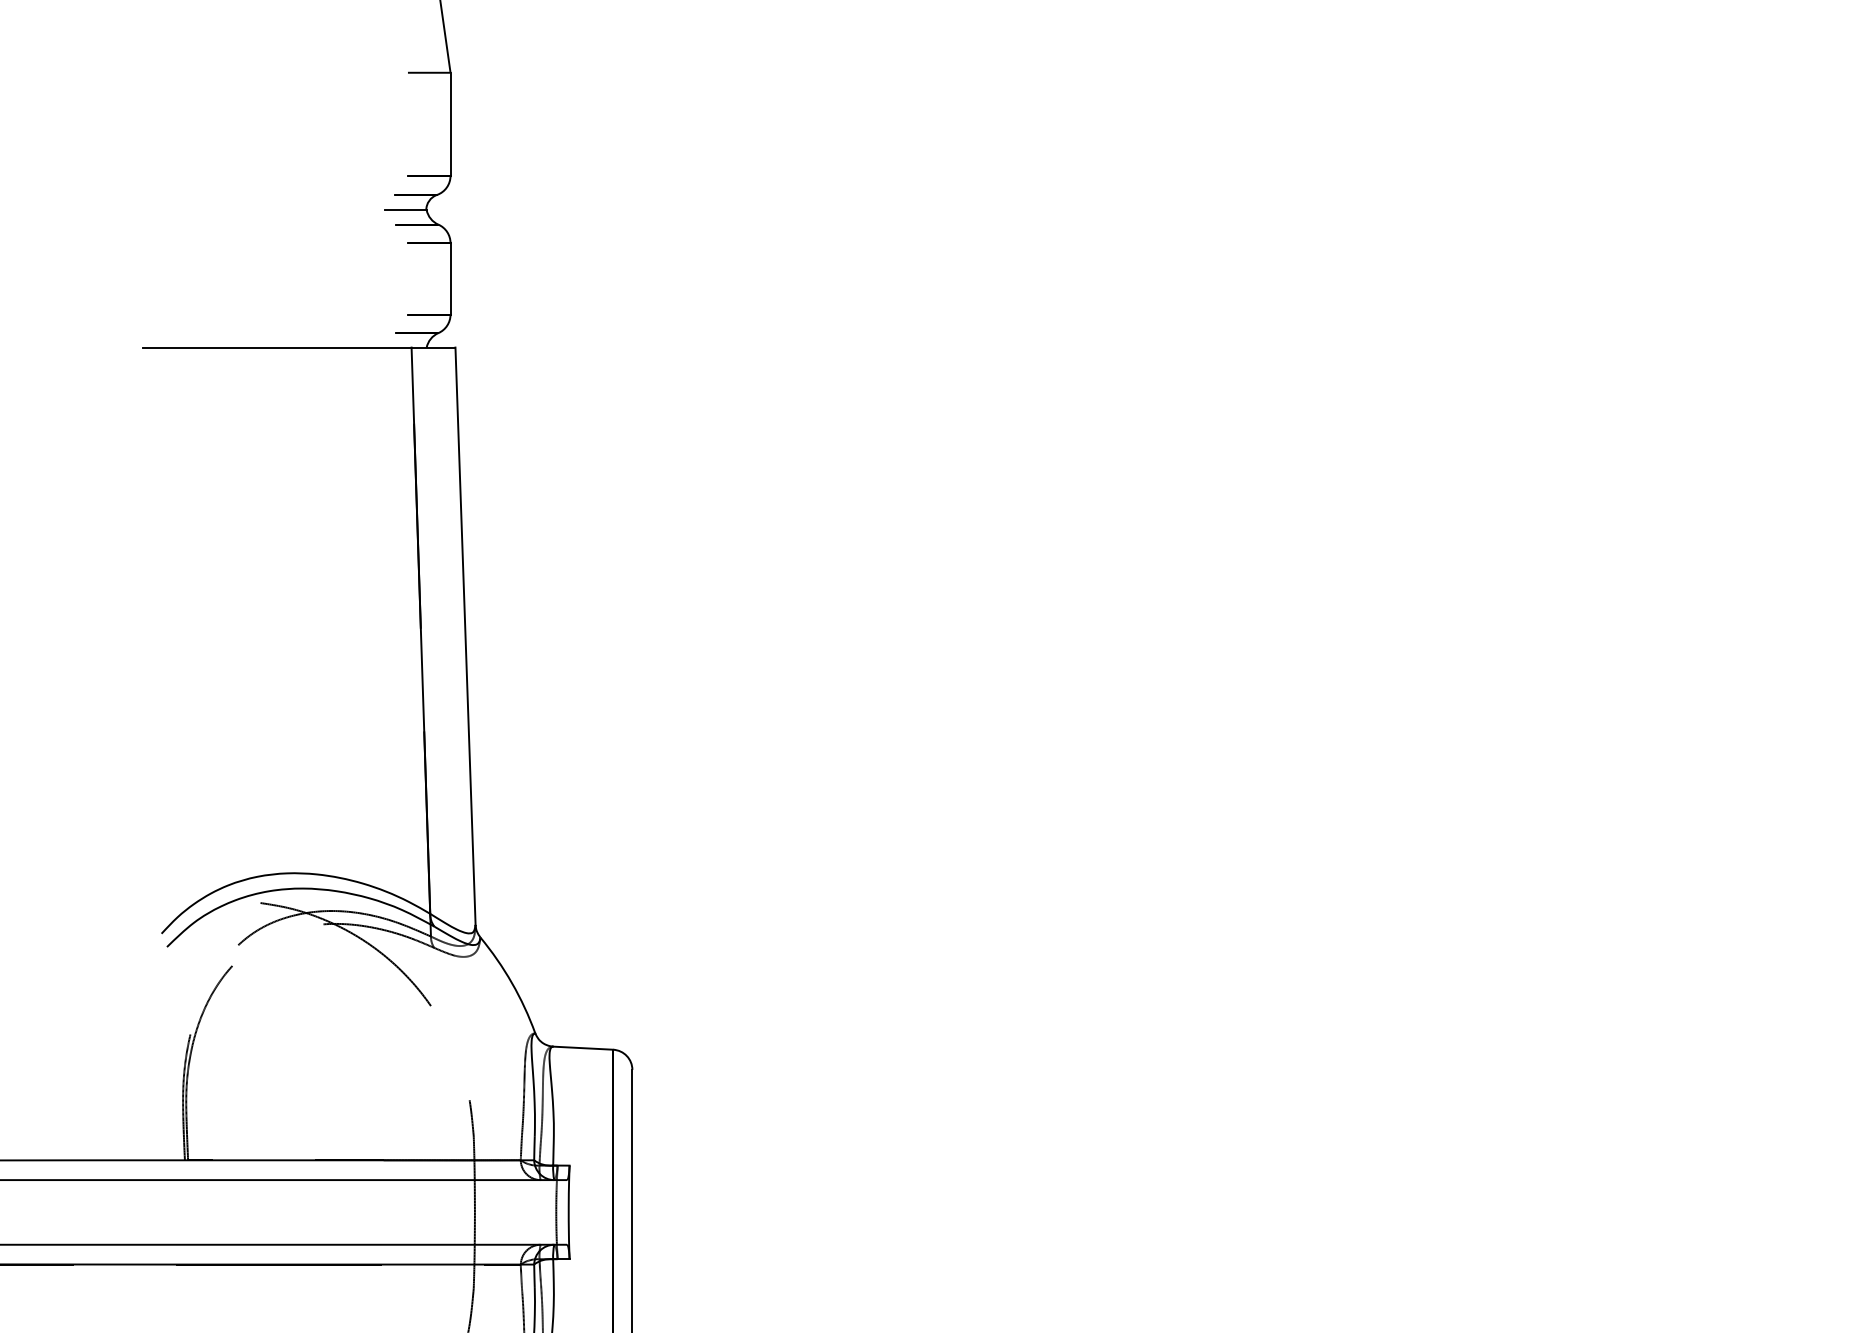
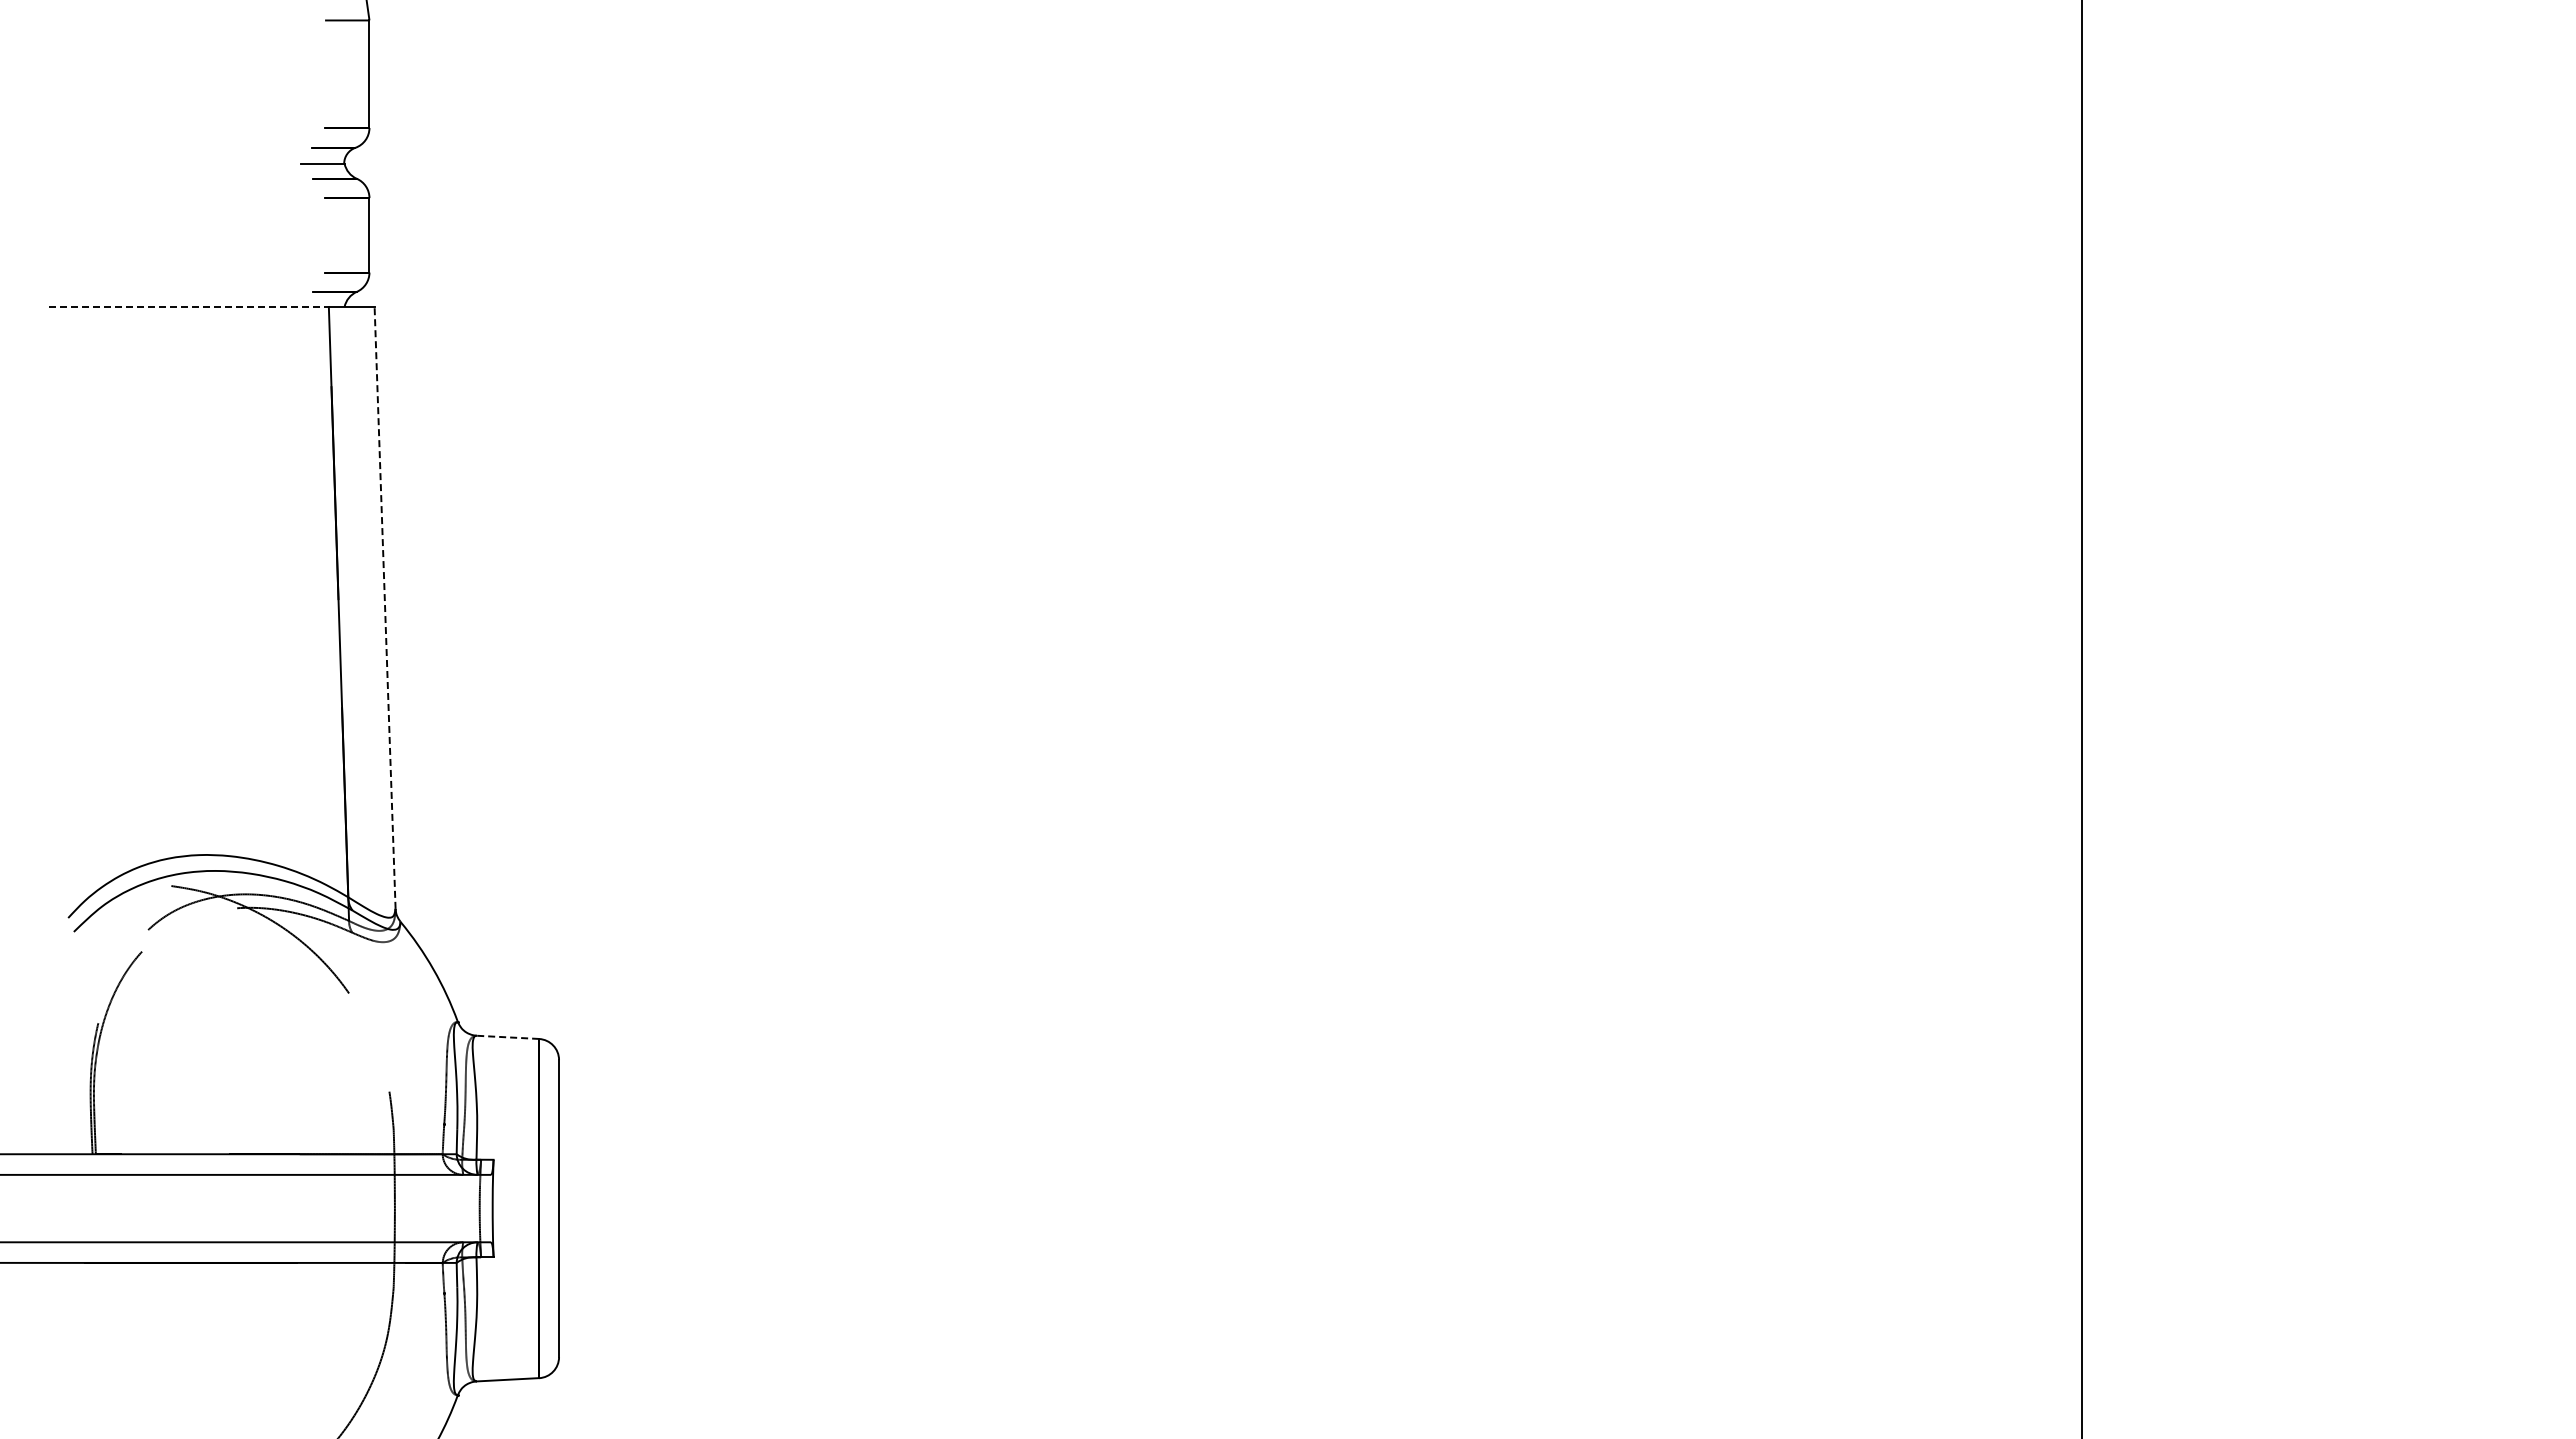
line: (277, 347) -> (189, 306), solid -> dashed
line: (465, 635) -> (385, 607), solid -> dashed
line: (582, 1048) -> (507, 1037), solid -> dashed

